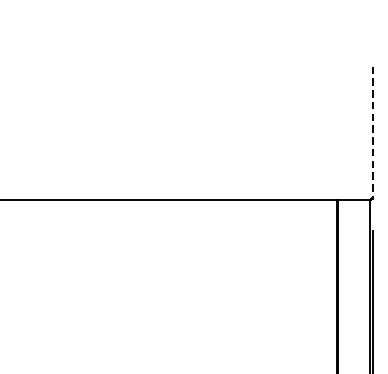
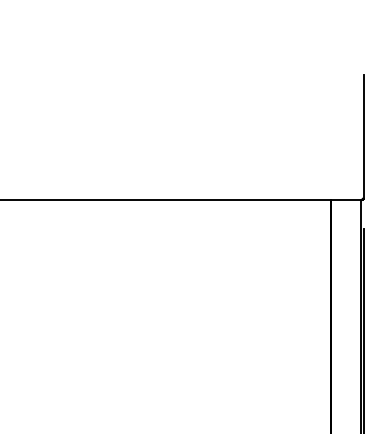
line: (373, 132) -> (364, 137), dashed -> solid

